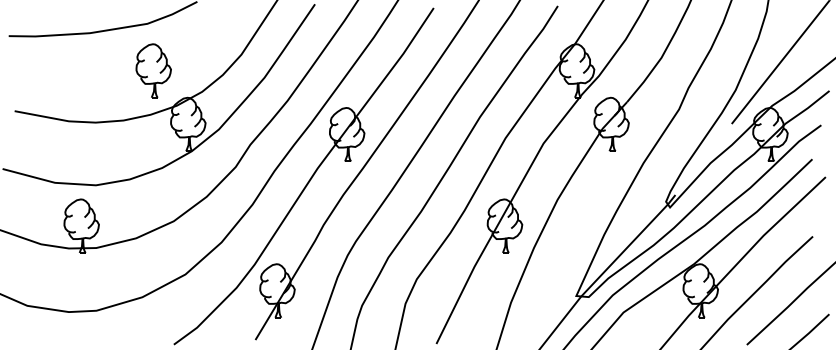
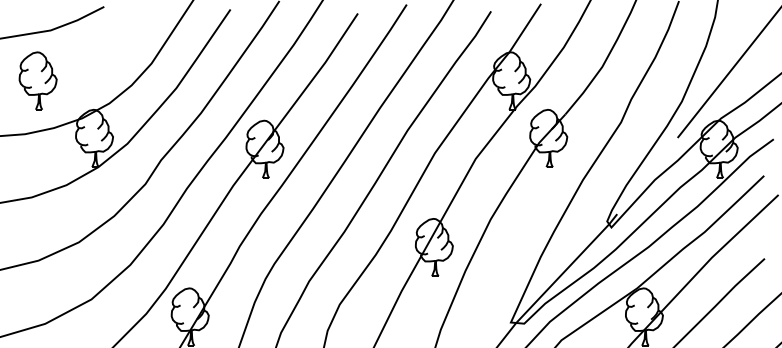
part: (153, 70) -> (37, 80), moved

